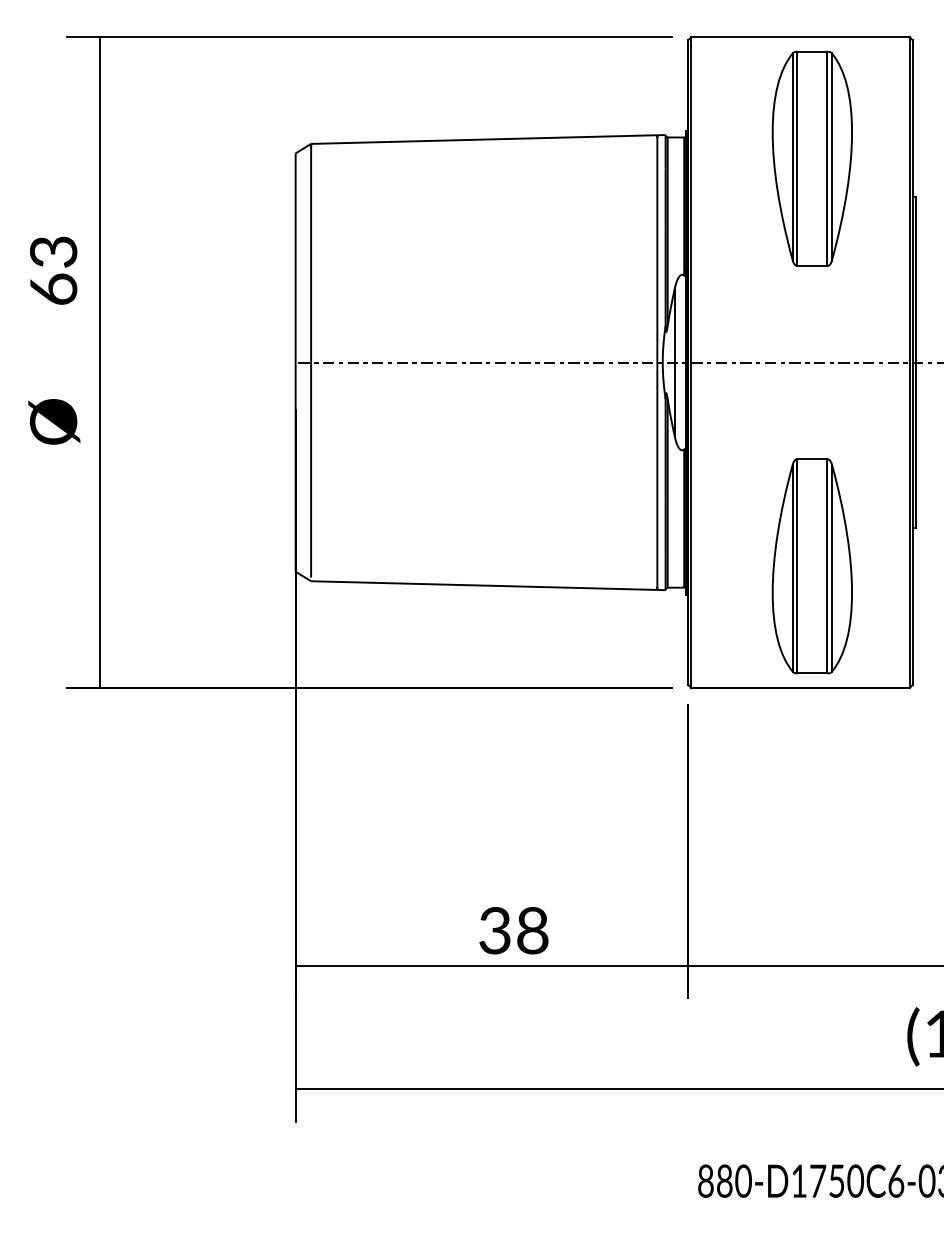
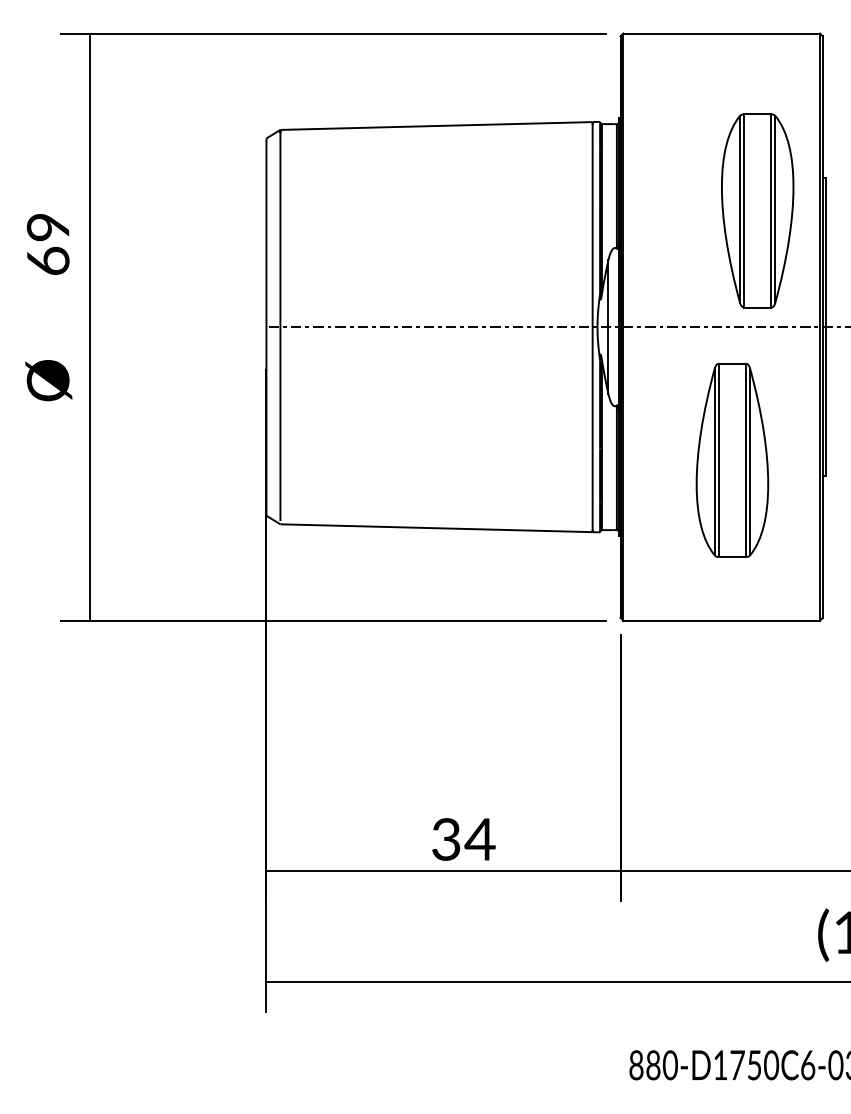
part: (811, 158) -> (756, 210), moved
text: (53, 251) -> (48, 226), 63 -> 69
part: (811, 566) -> (731, 460), moved
text: (532, 930) -> (480, 839), 38 -> 34

